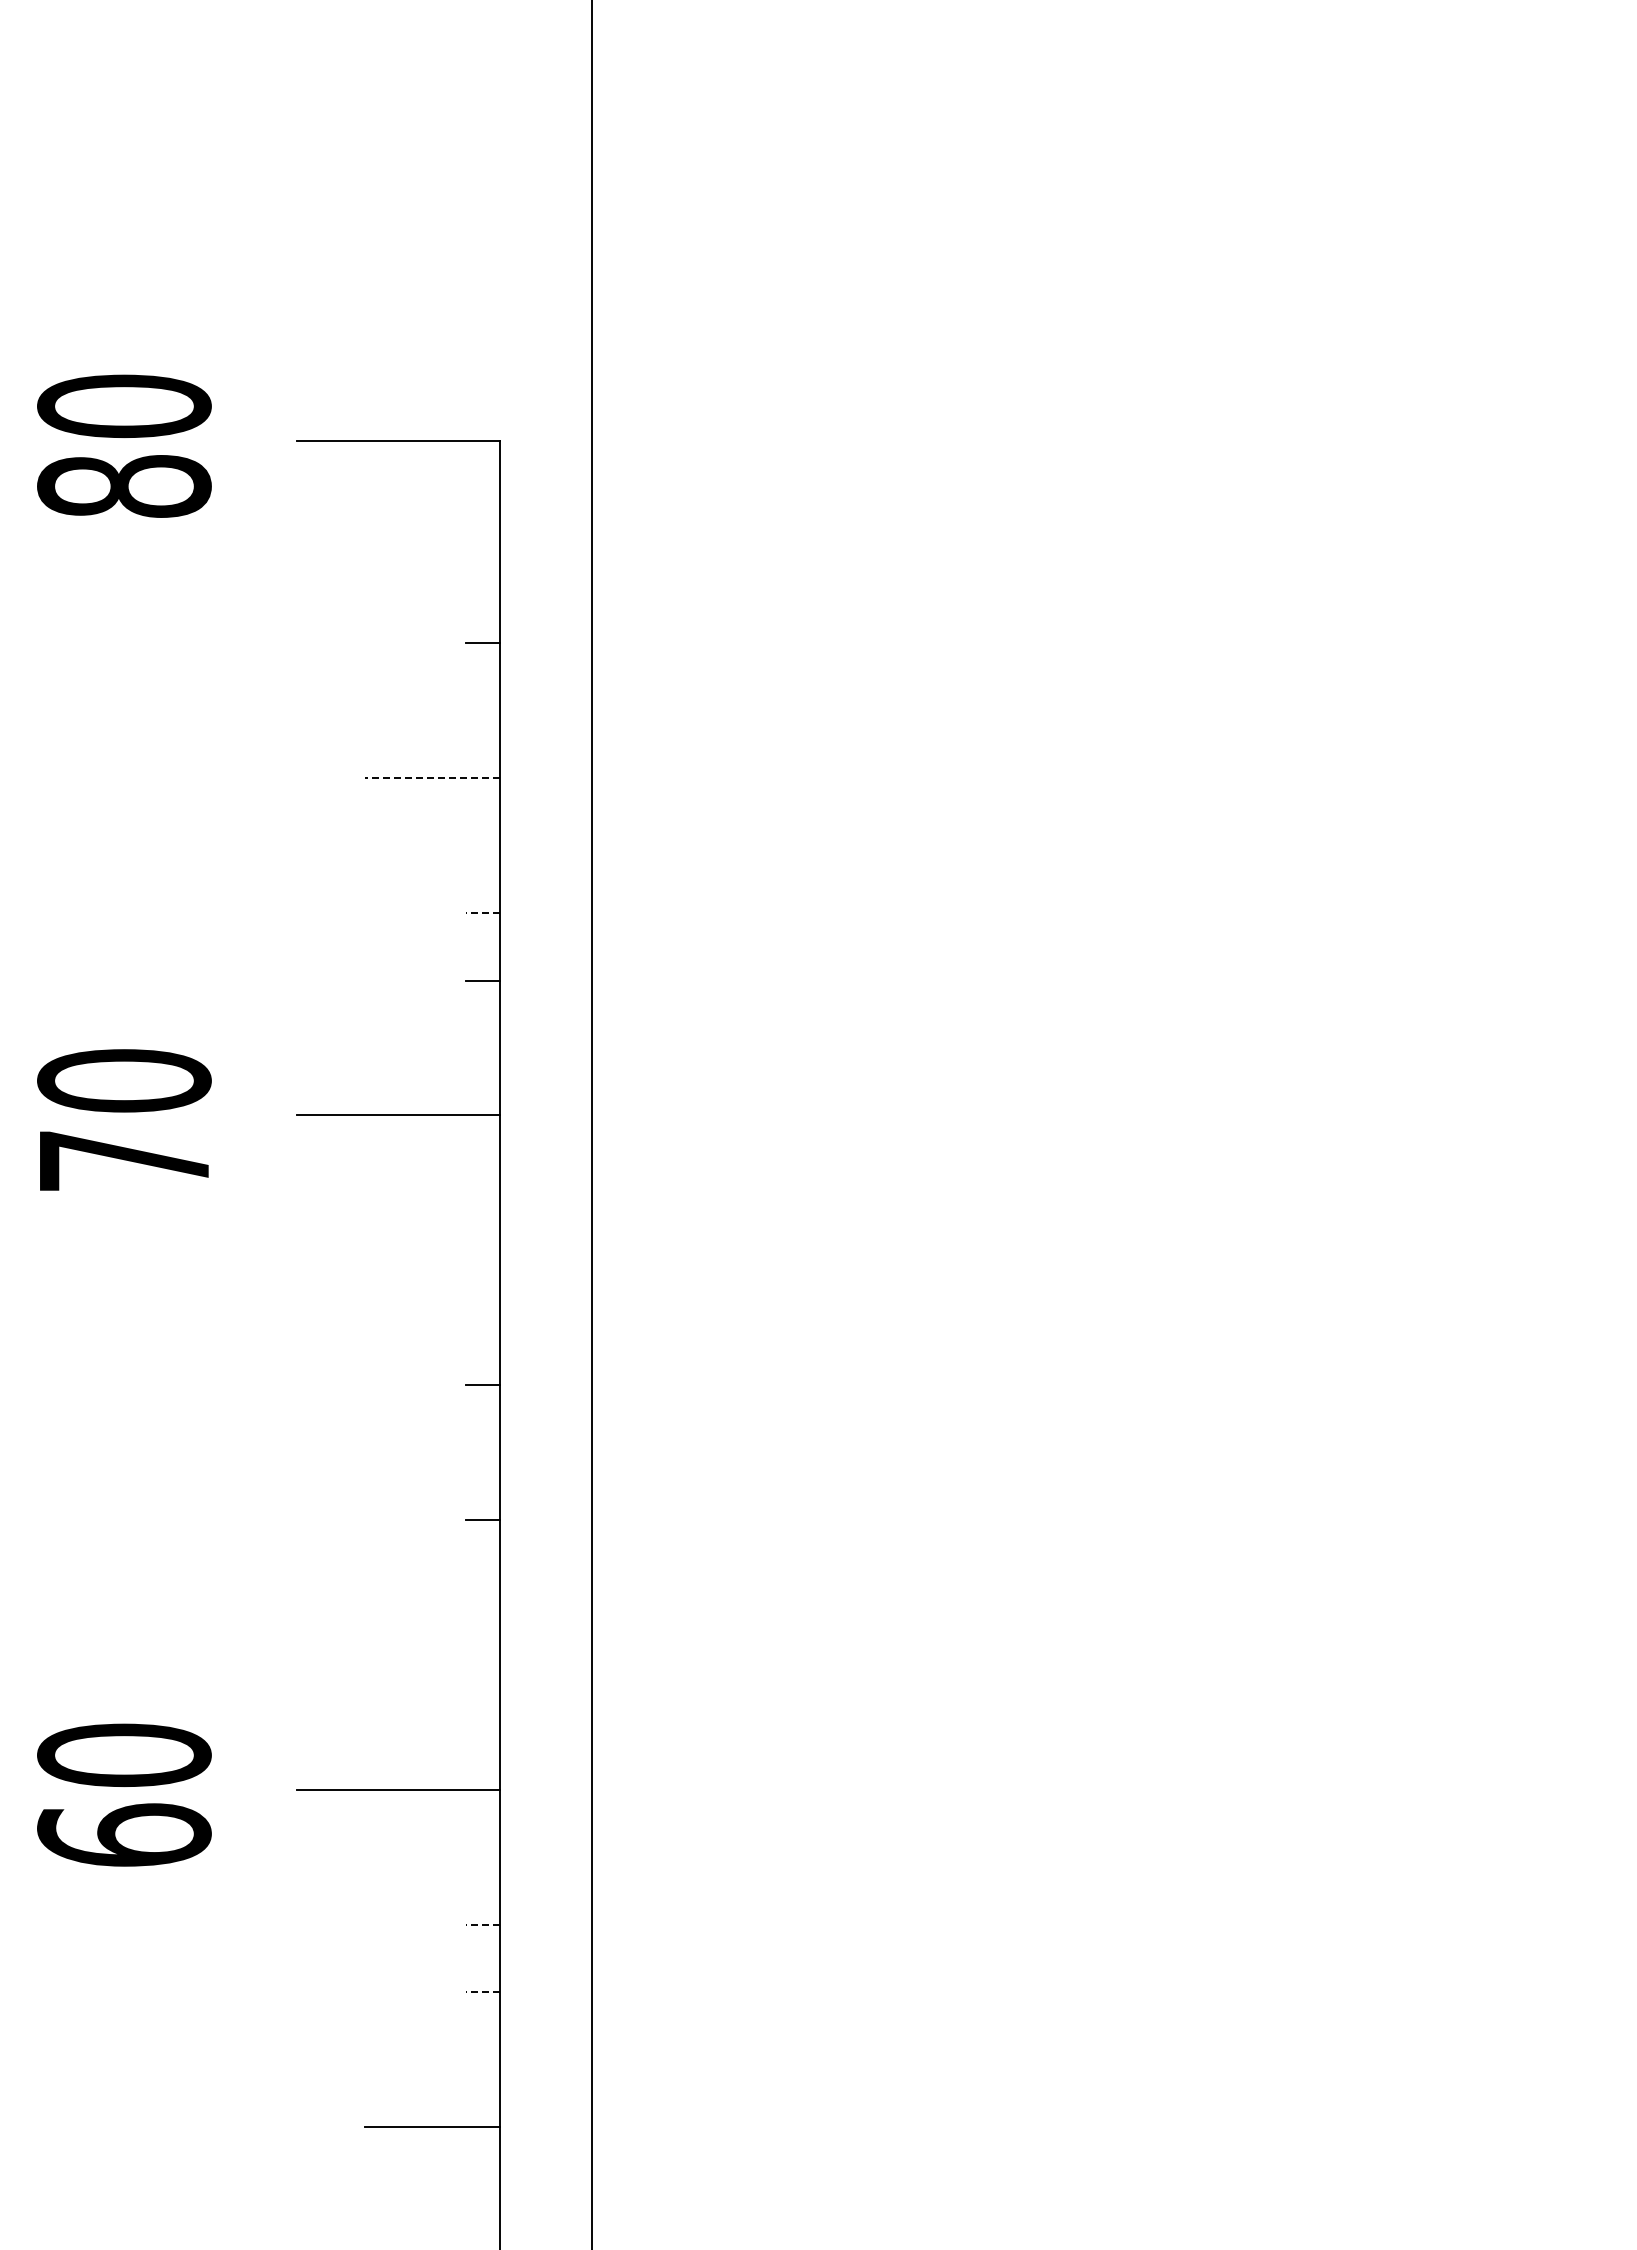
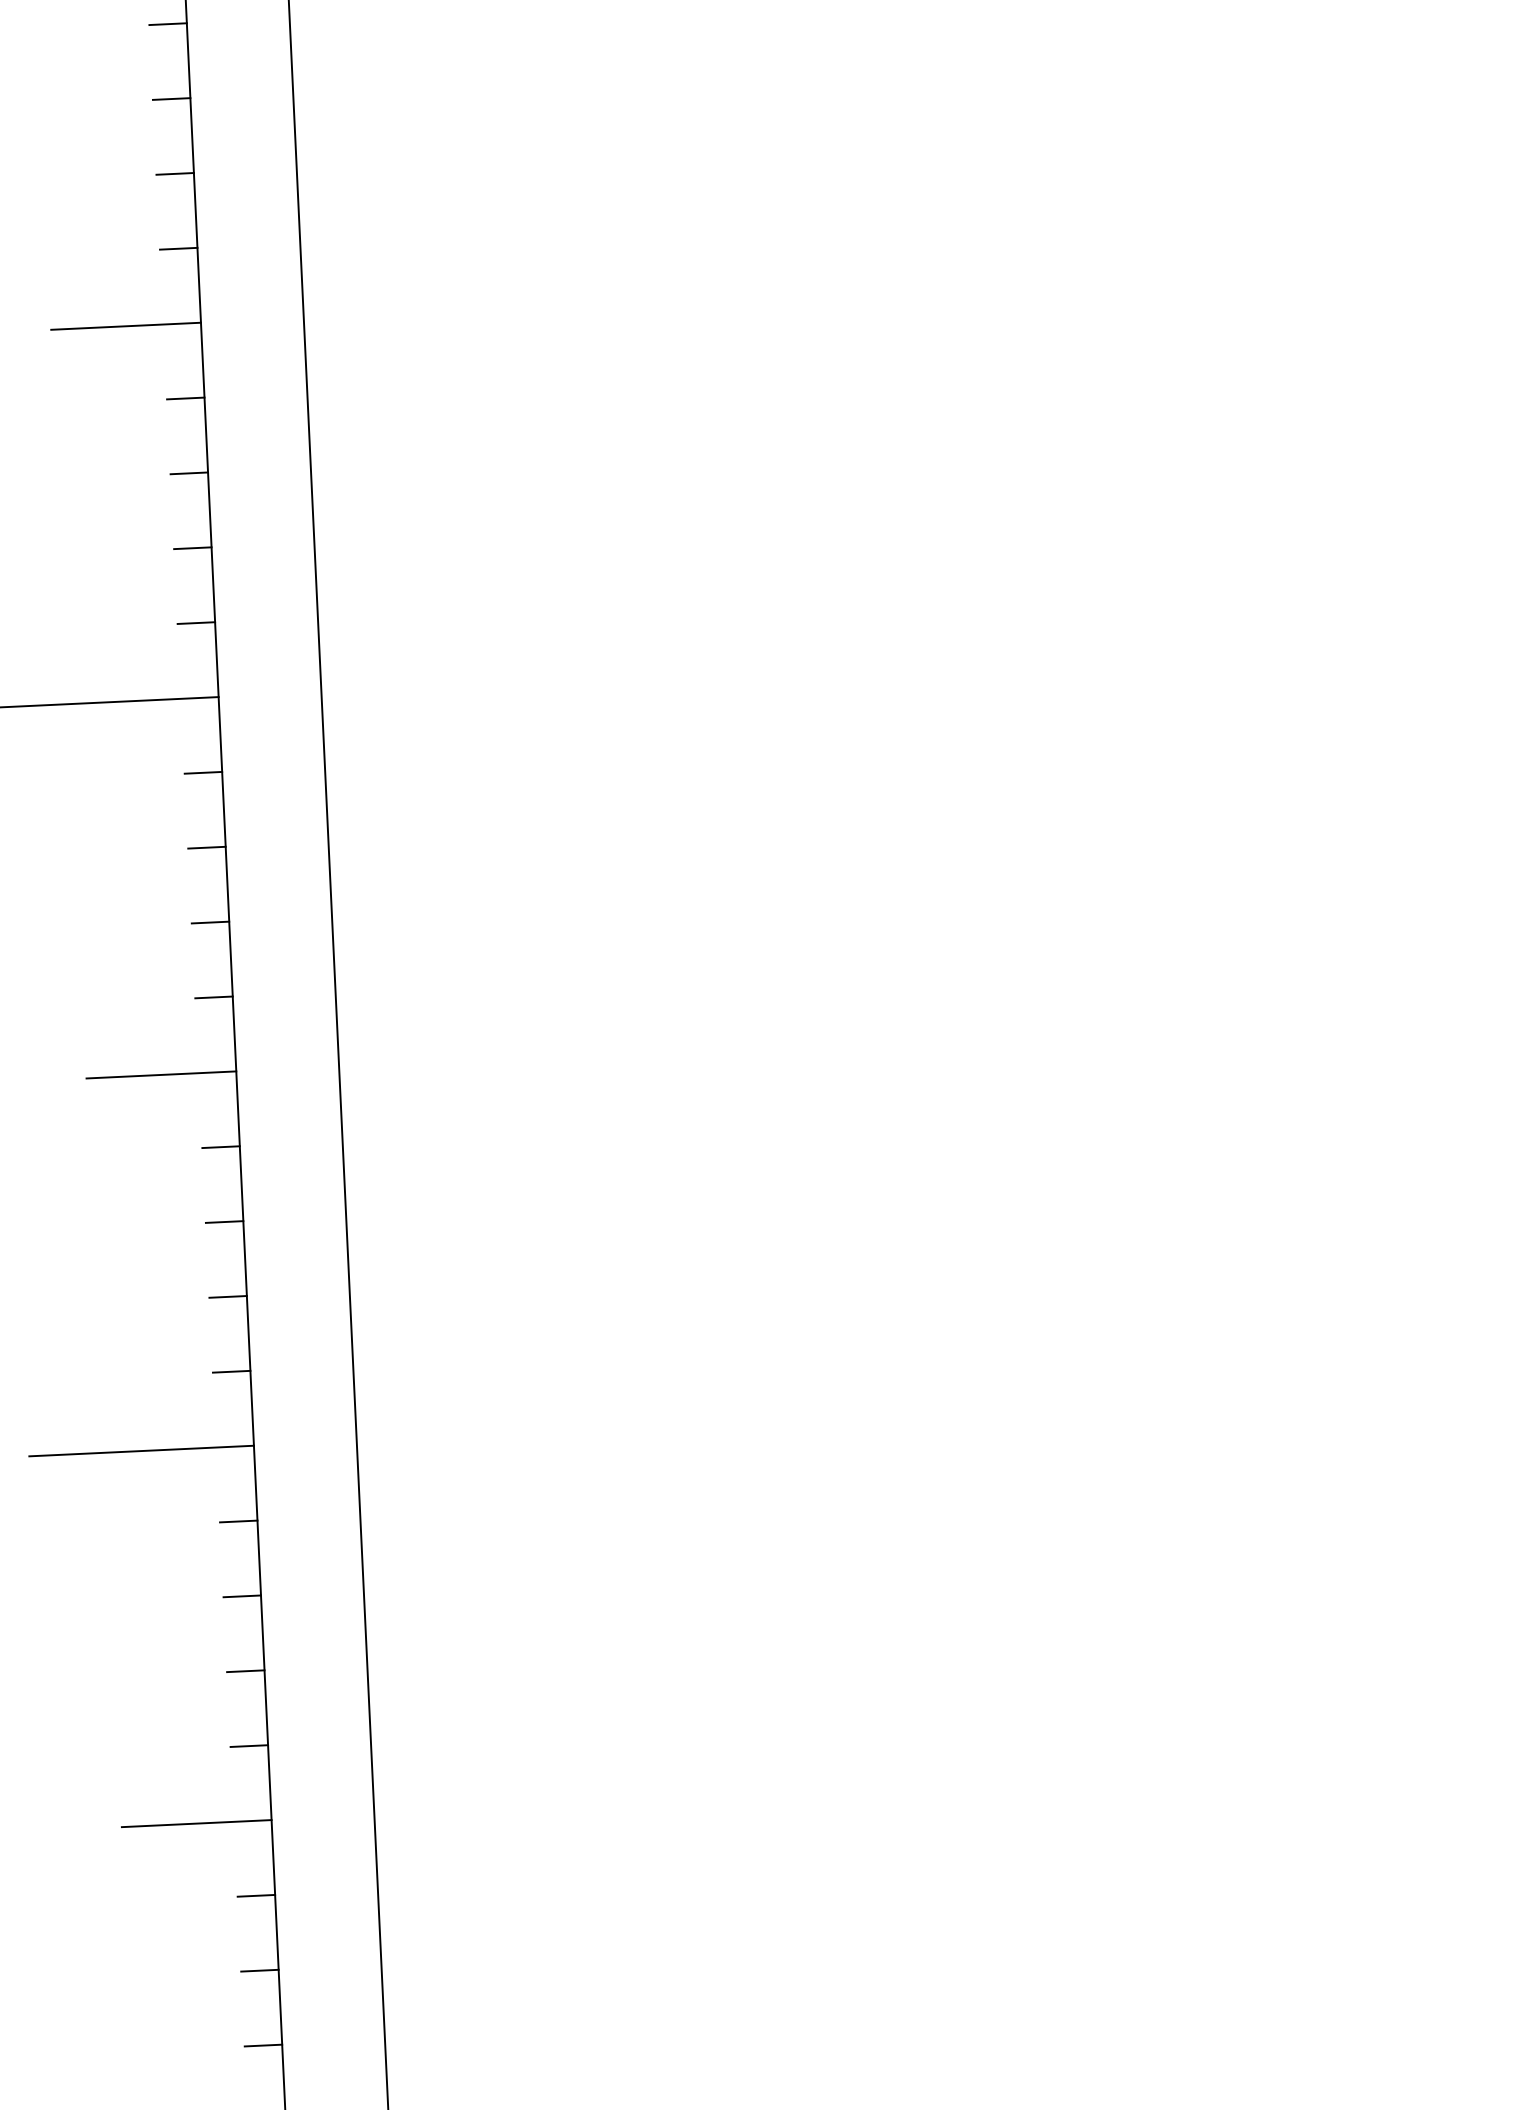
line: (482, 508) -> (167, 24), added
line: (482, 575) -> (171, 98), added
line: (482, 710) -> (178, 248), added
line: (431, 778) -> (125, 326), dashed -> solid
line: (482, 845) -> (185, 398), added
line: (482, 913) -> (189, 473), dashed -> solid
line: (482, 1048) -> (196, 623), added
line: (482, 1182) -> (203, 772), added
line: (482, 1250) -> (206, 847), added
line: (482, 1317) -> (210, 922), added
line: (431, 1452) -> (160, 1074), added
line: (482, 1587) -> (224, 1221), added
line: (482, 1655) -> (227, 1297), added
line: (482, 1722) -> (231, 1371), added
line: (482, 1857) -> (238, 1521), added
line: (482, 1924) -> (242, 1595), dashed -> solid
line: (482, 1992) -> (245, 1671), dashed -> solid
line: (482, 2059) -> (249, 1745), added
line: (482, 2194) -> (256, 1895), added

